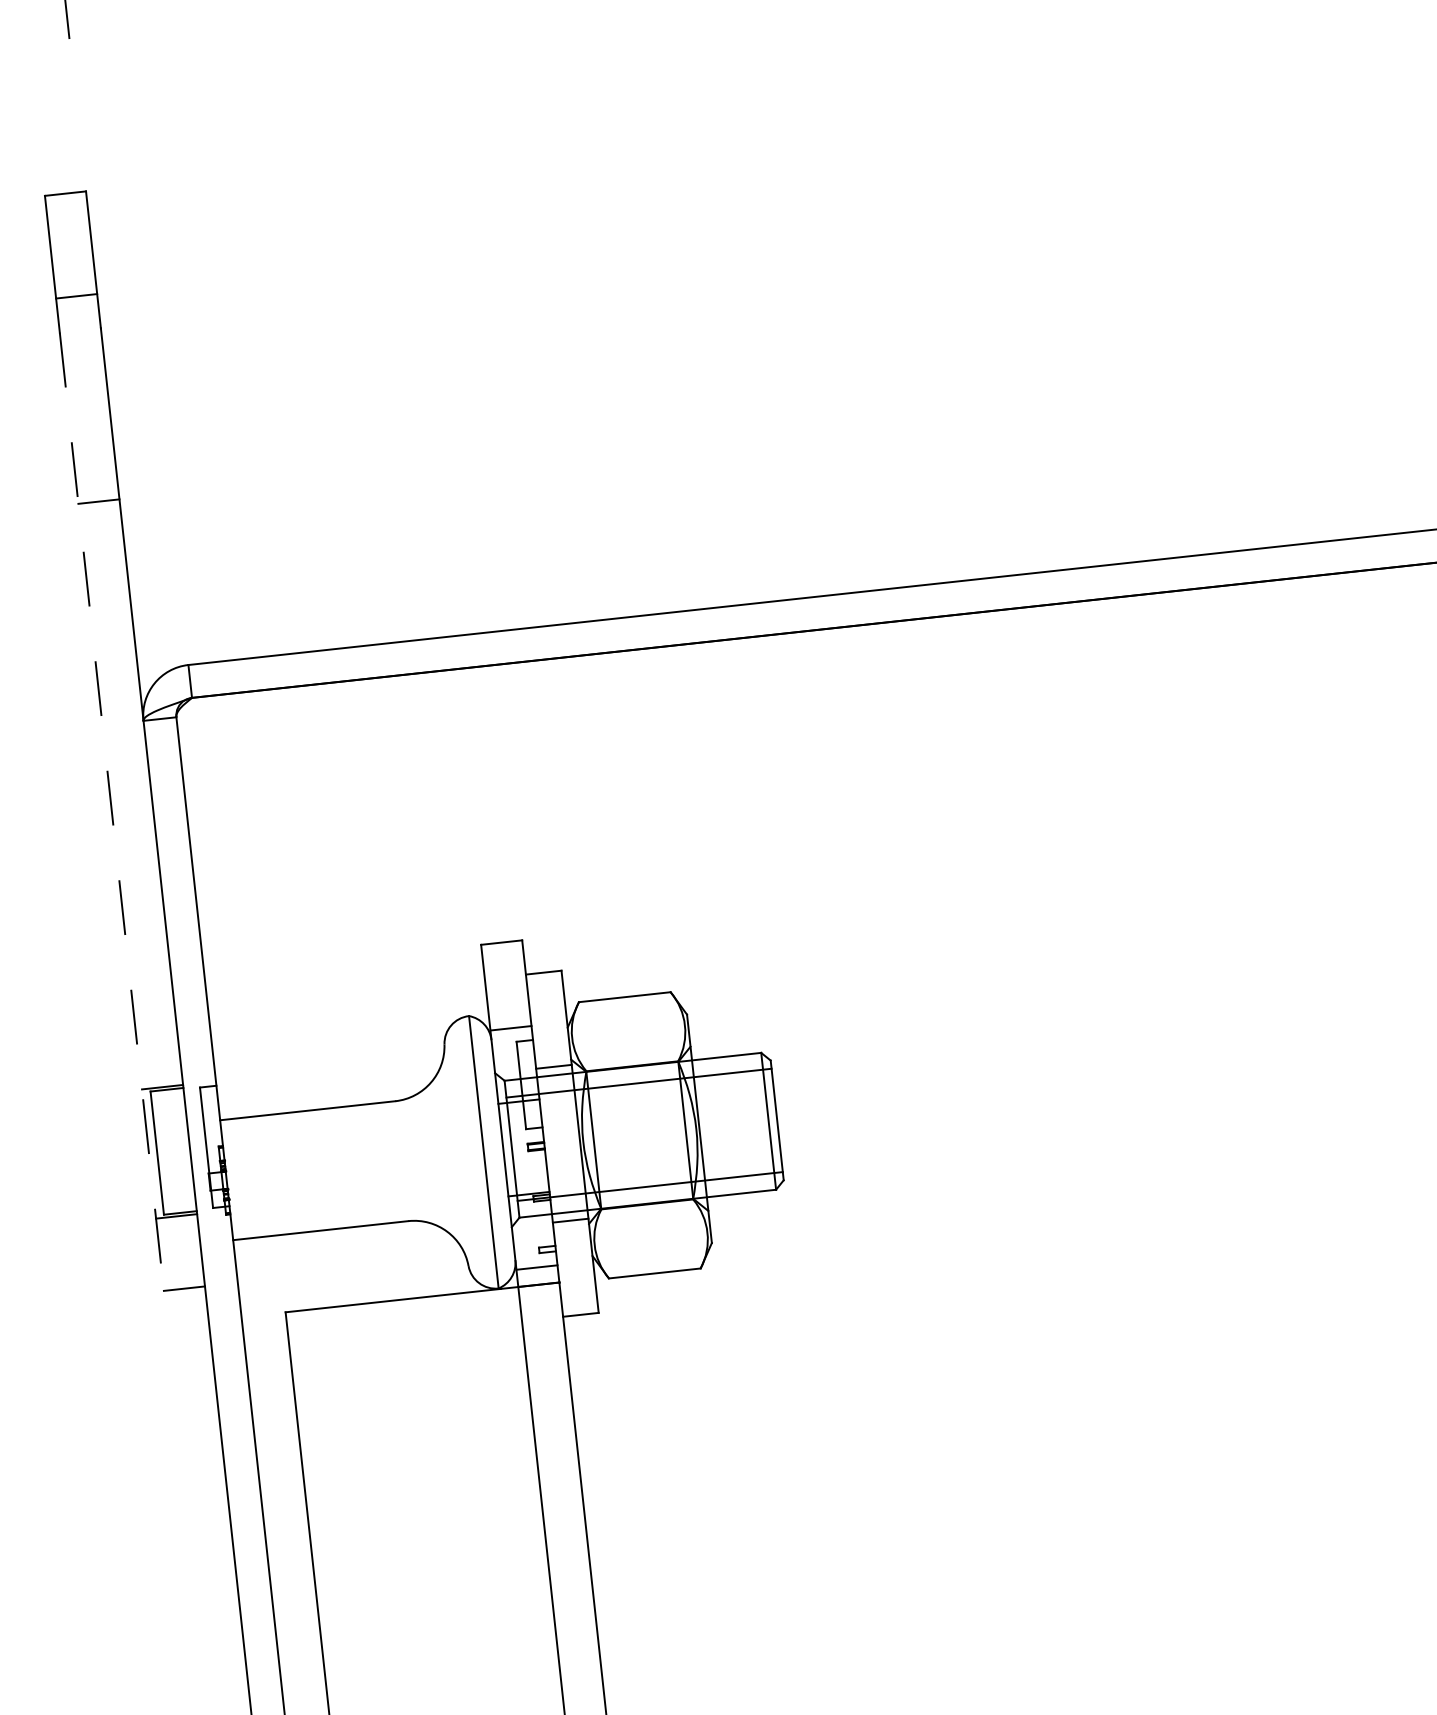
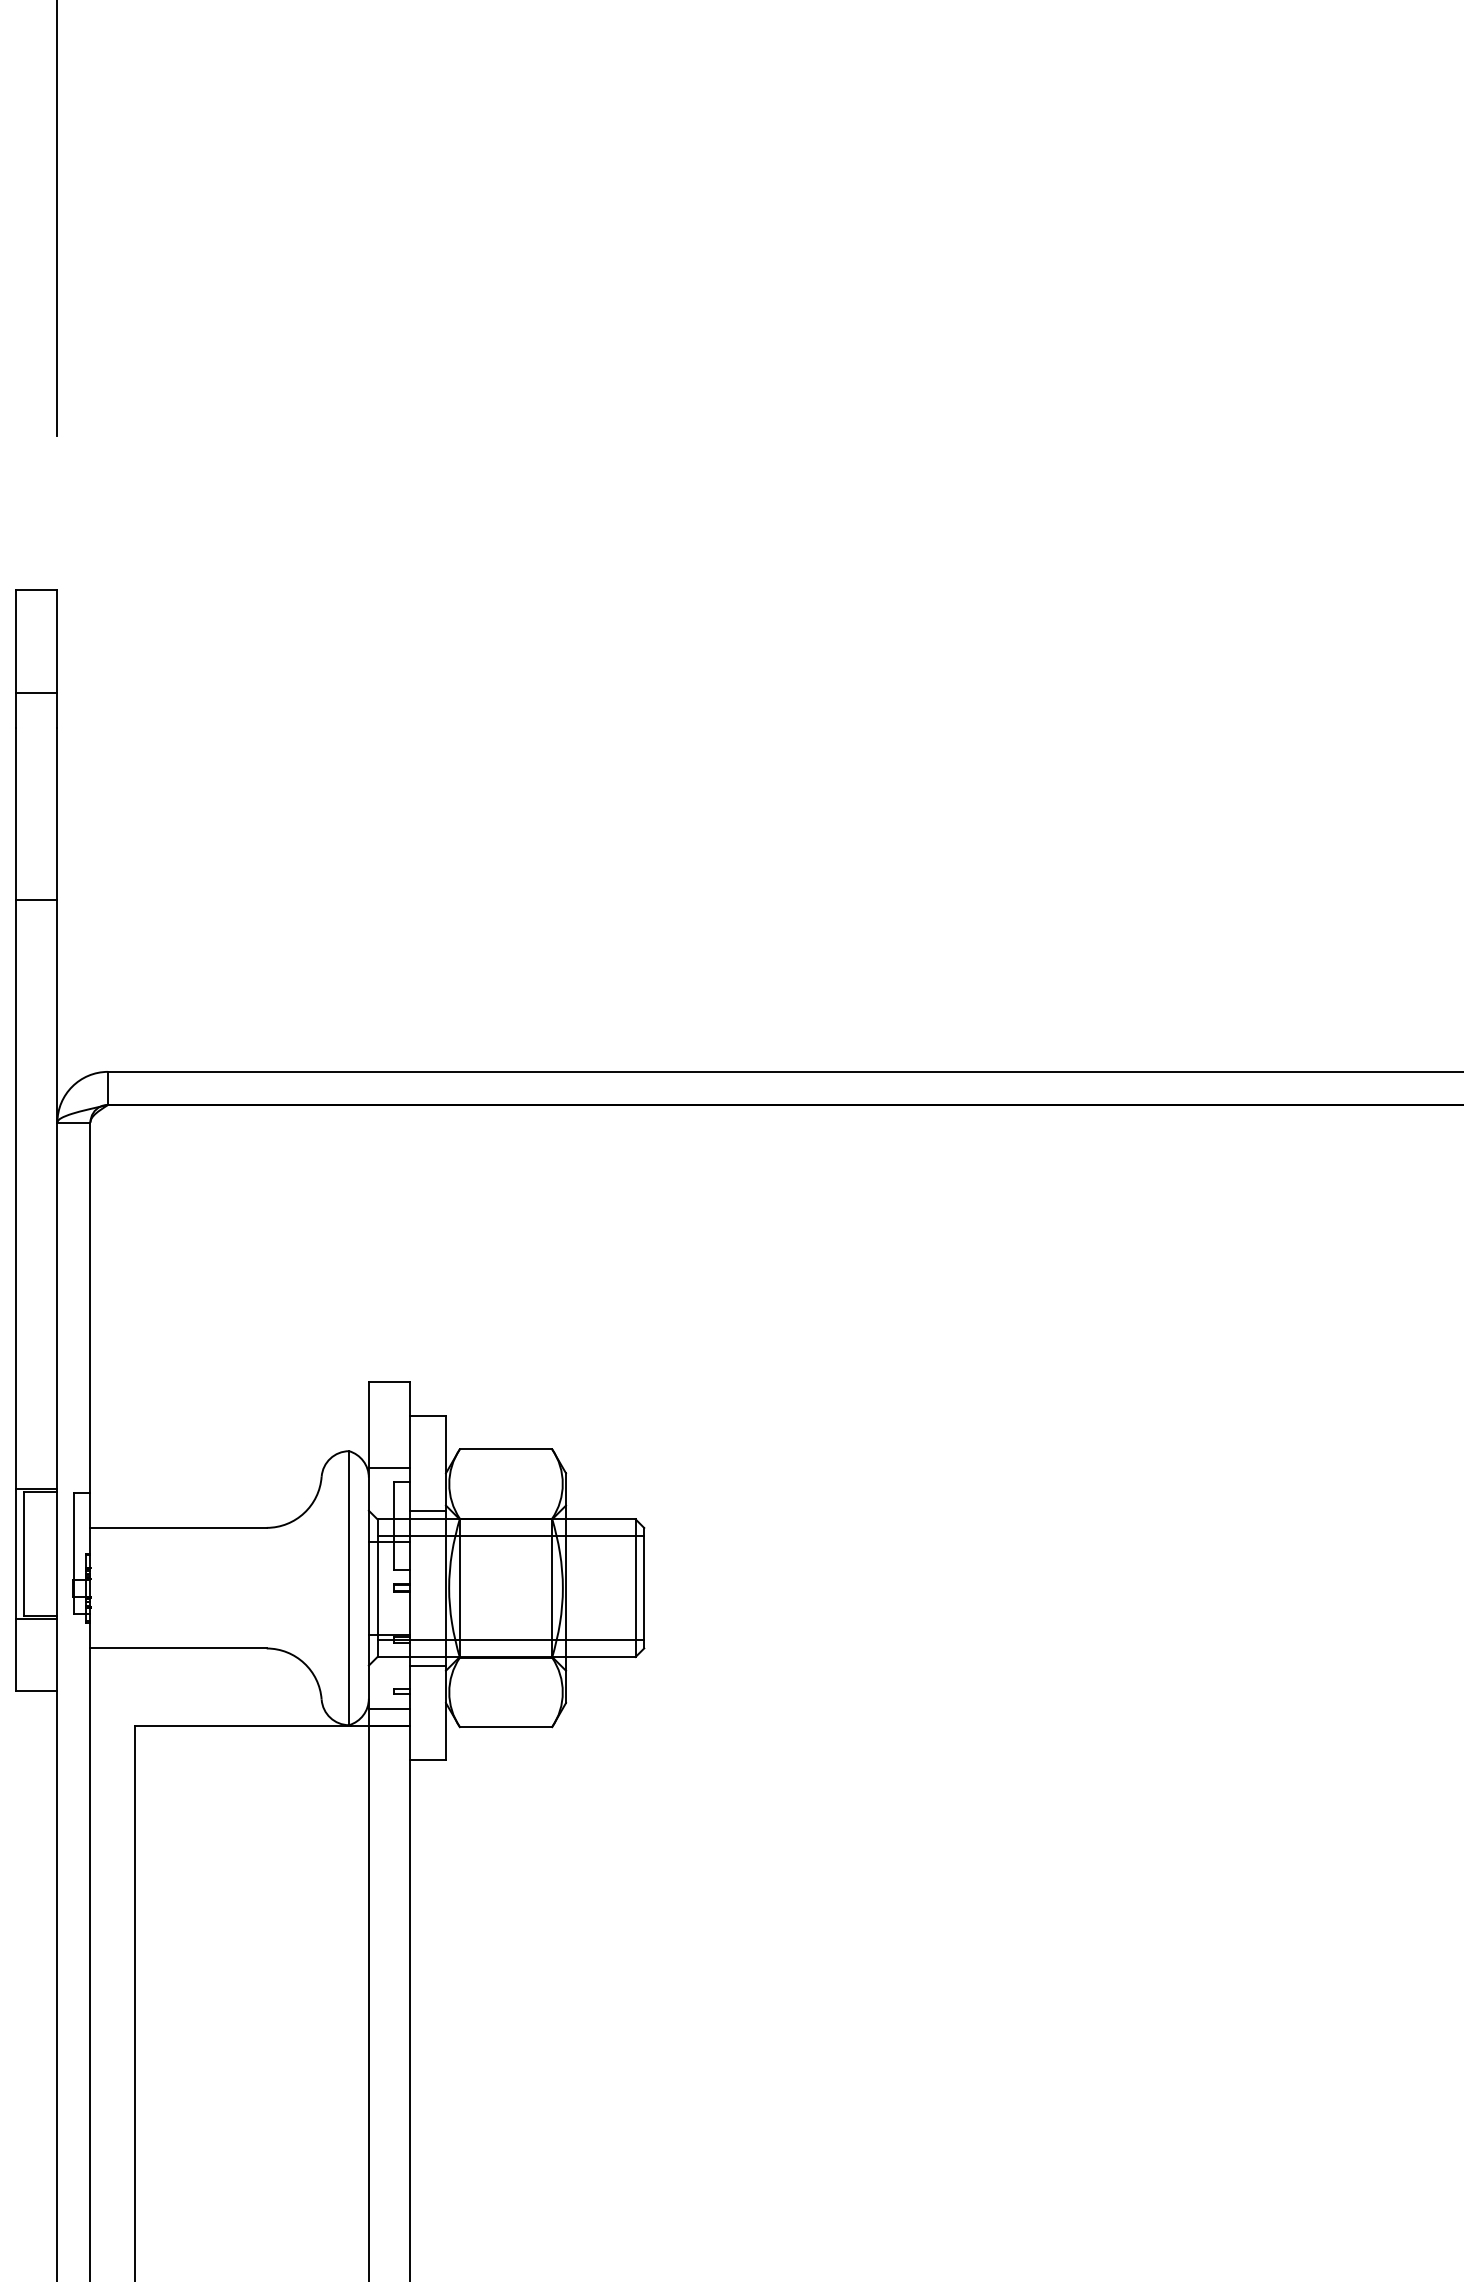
line: (112, 811) -> (16, 1209), dashed -> solid

